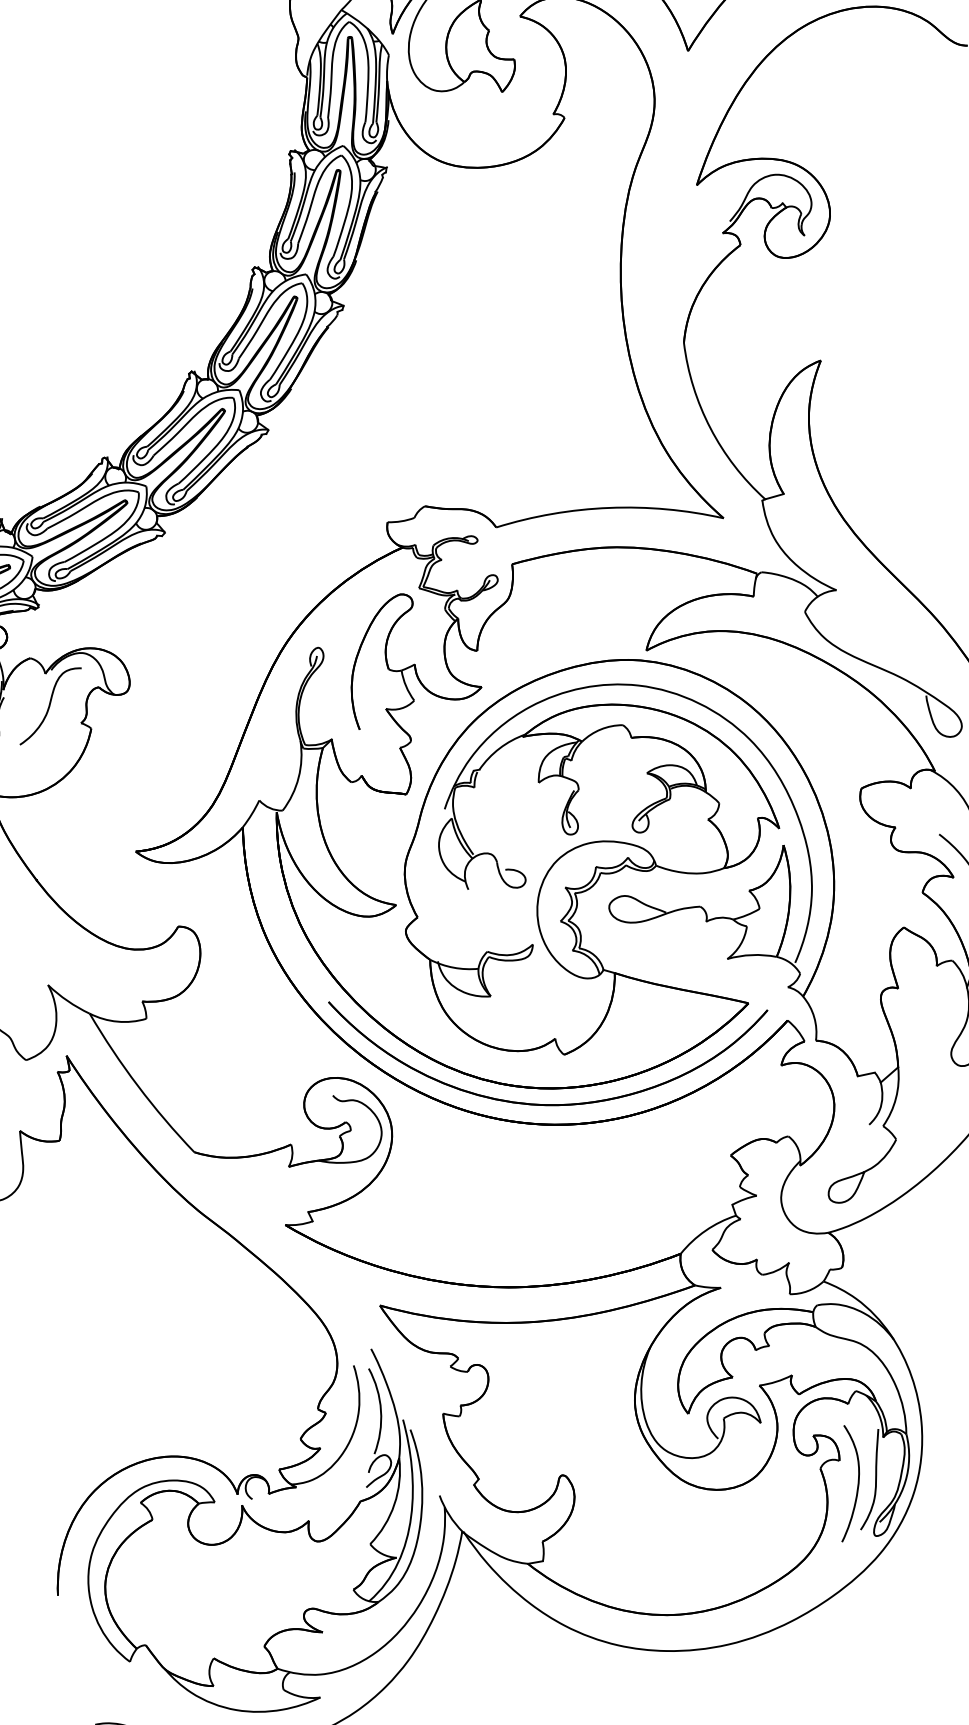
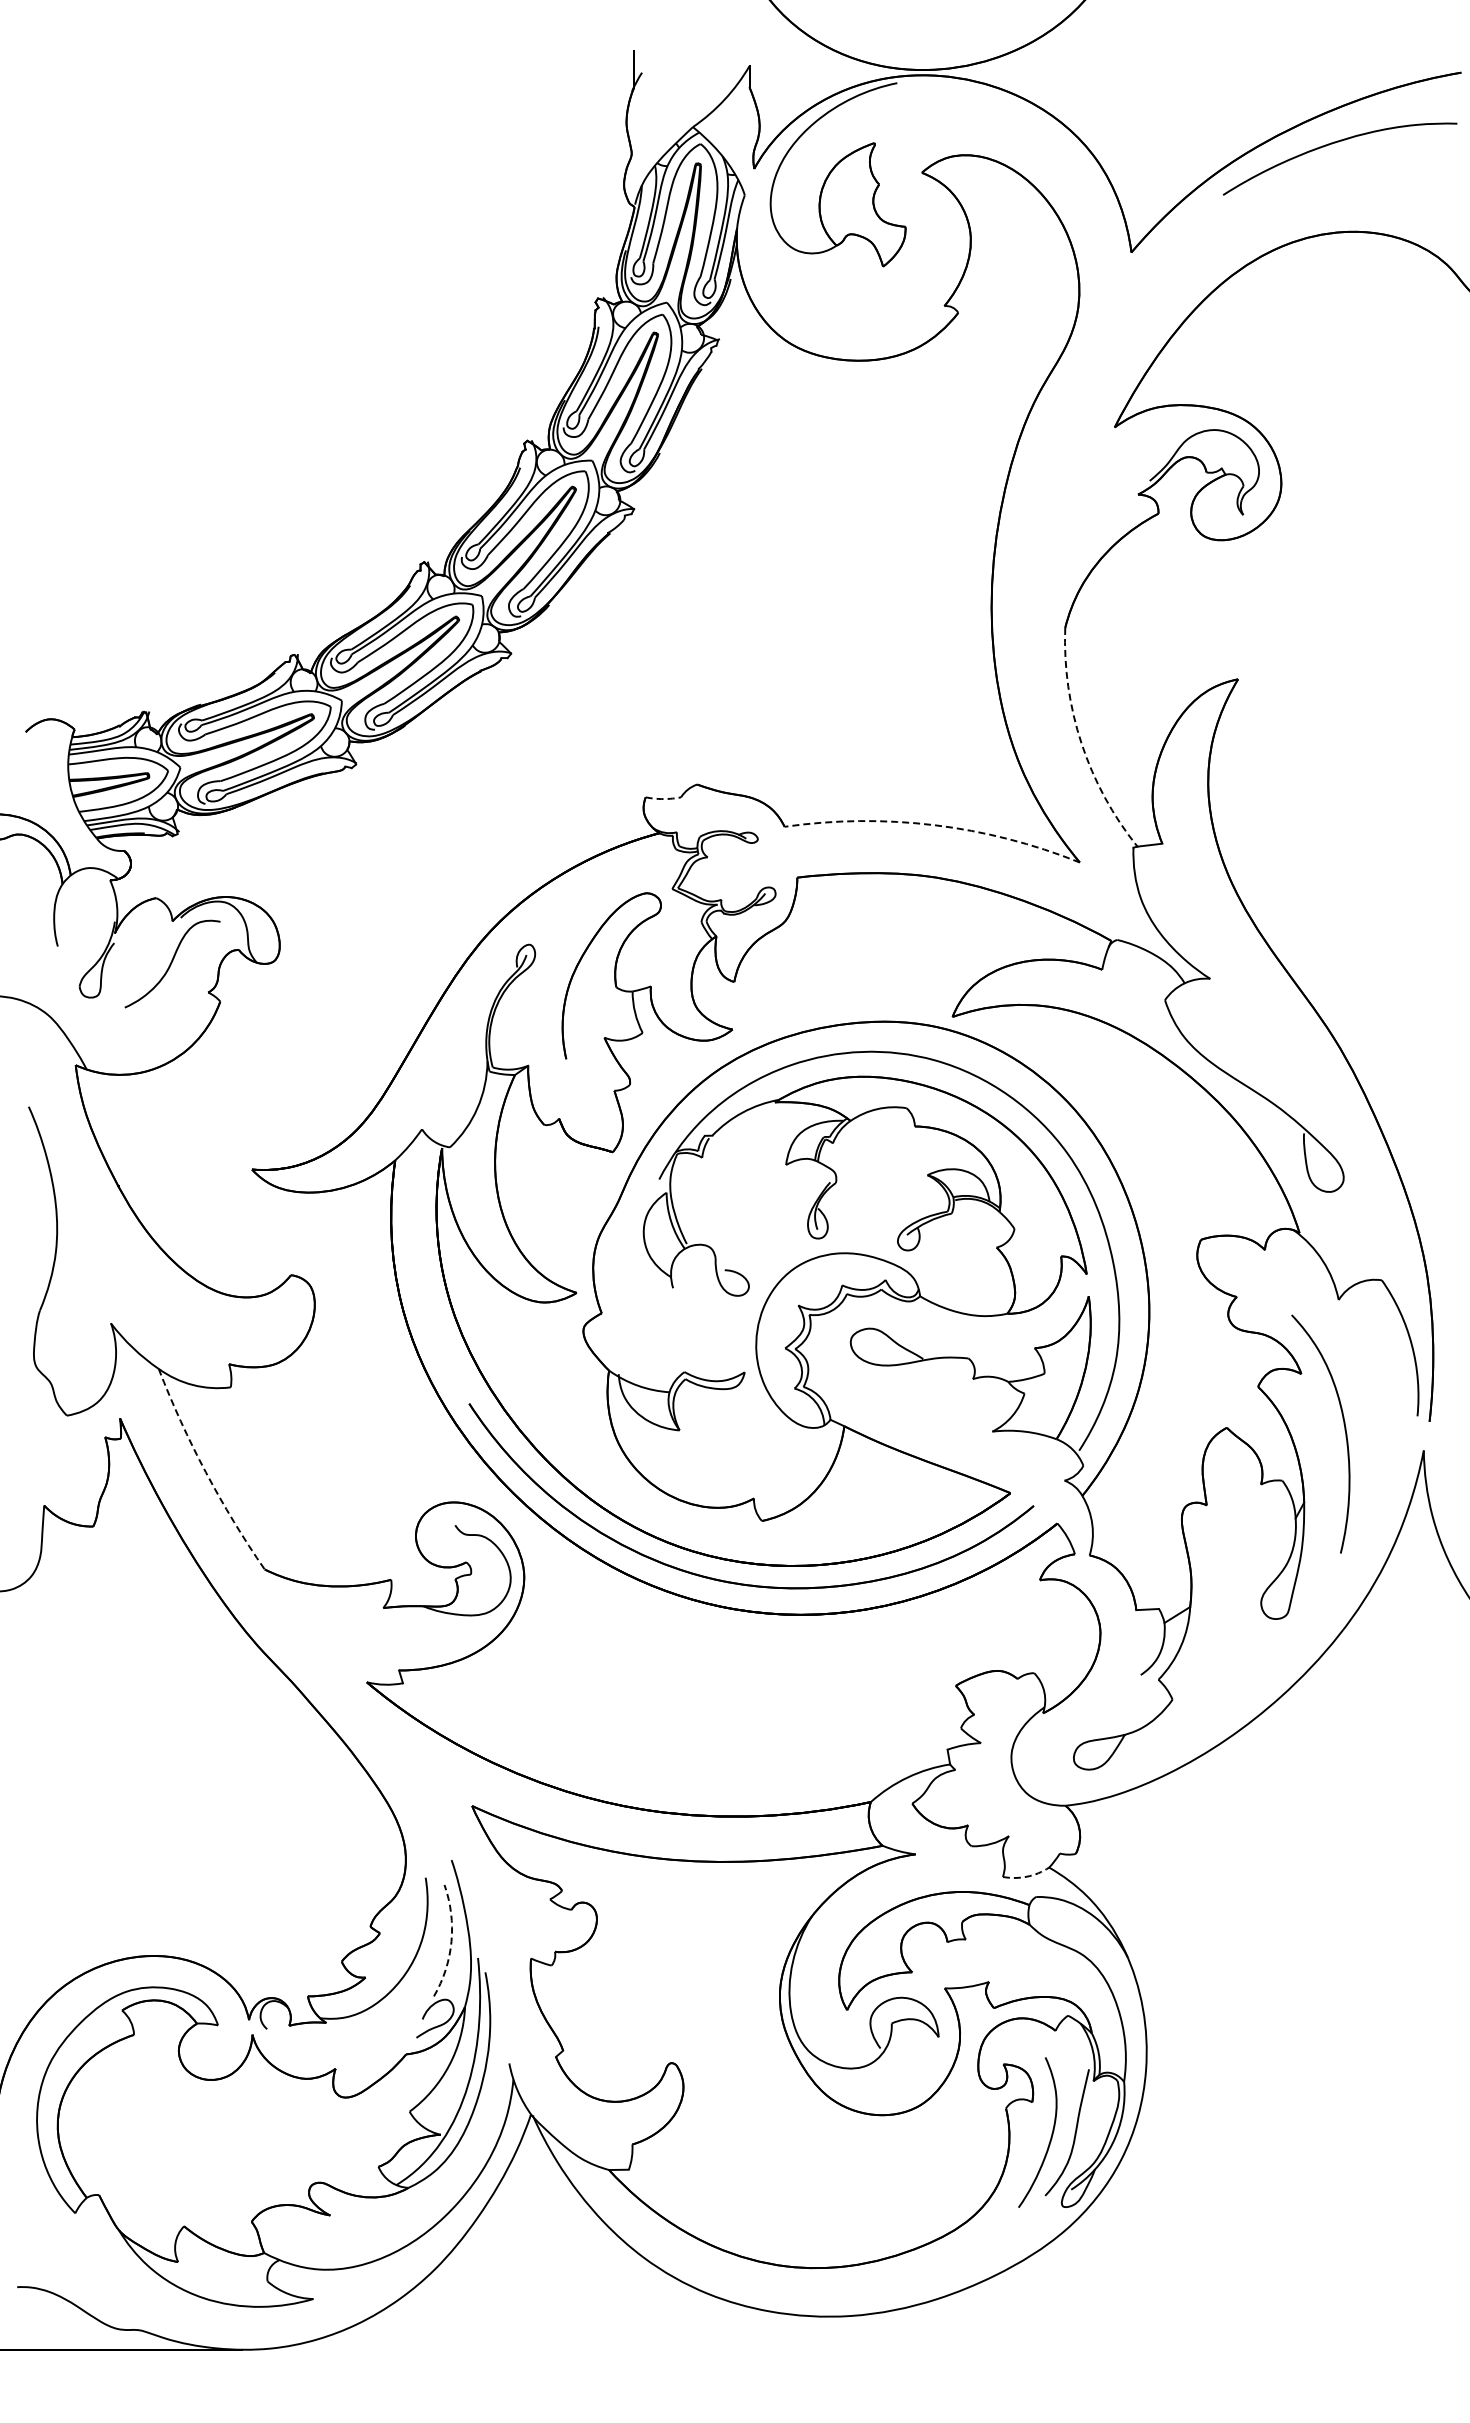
arc: (710, 428) -> (1081, 743), solid -> dashed
arc: (609, 508) -> (934, 825), solid -> dashed
arc: (401, 521) -> (663, 799), solid -> dashed
arc: (137, 1086) -> (205, 1472), solid -> dashed
arc: (807, 1290) -> (1026, 1876), solid -> dashed
arc: (381, 1410) -> (451, 1941), solid -> dashed

